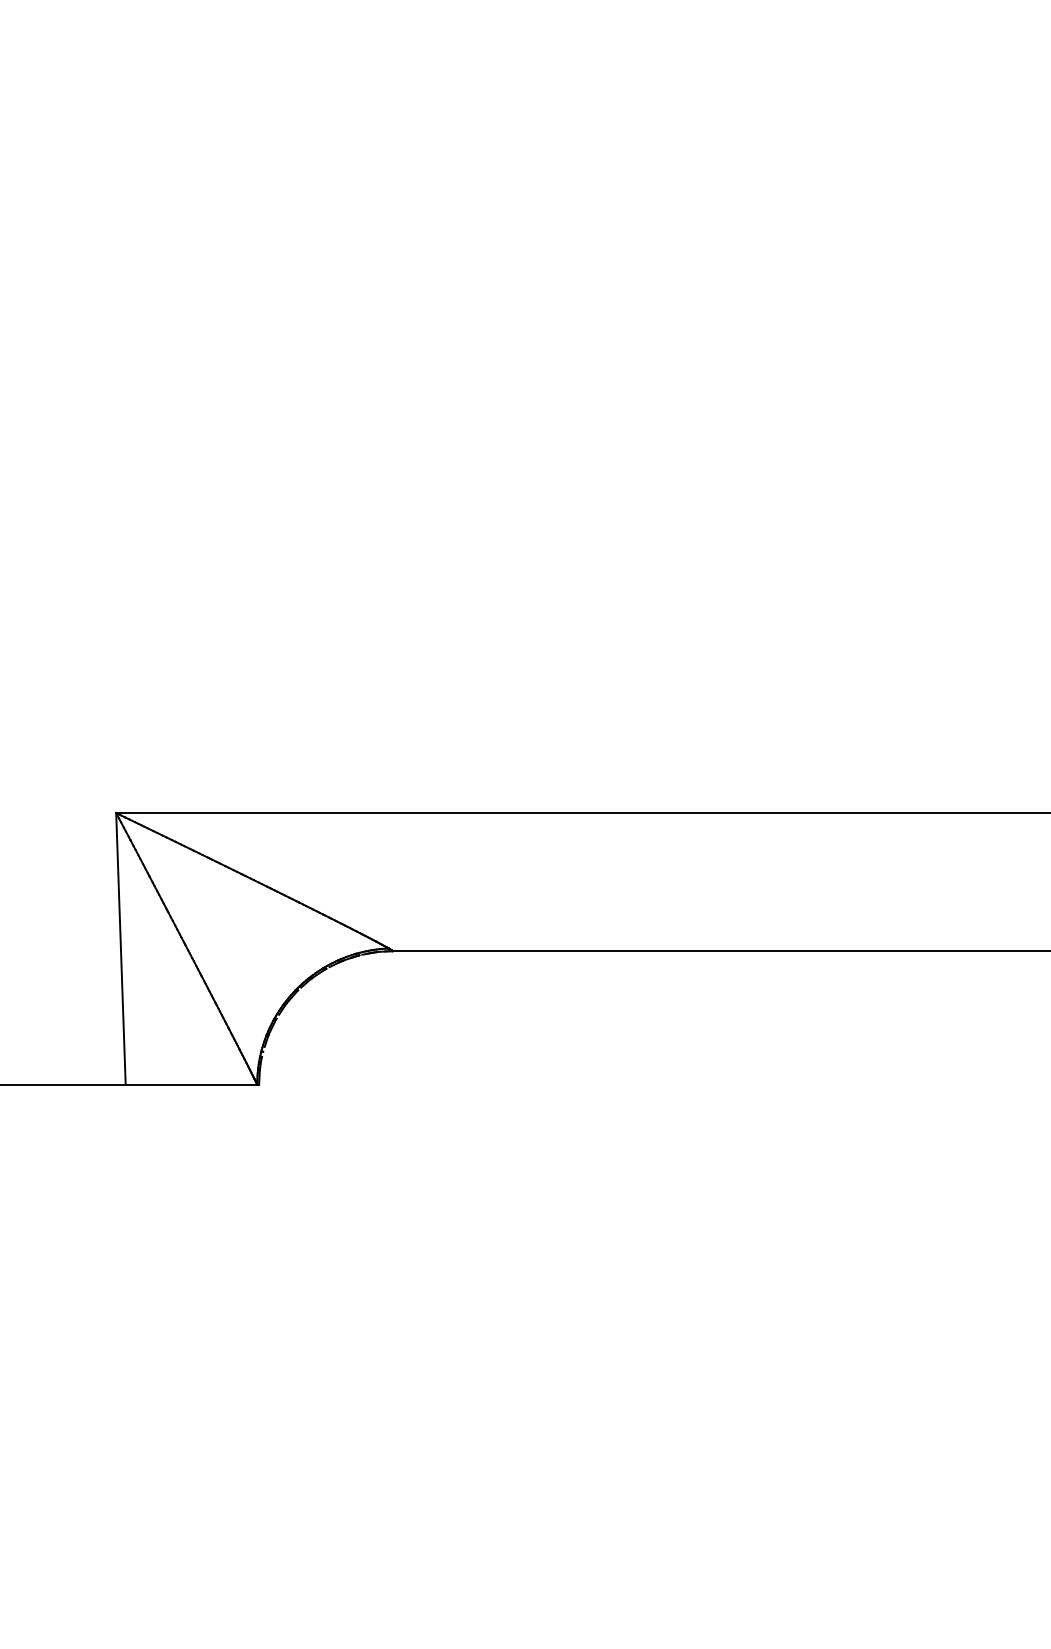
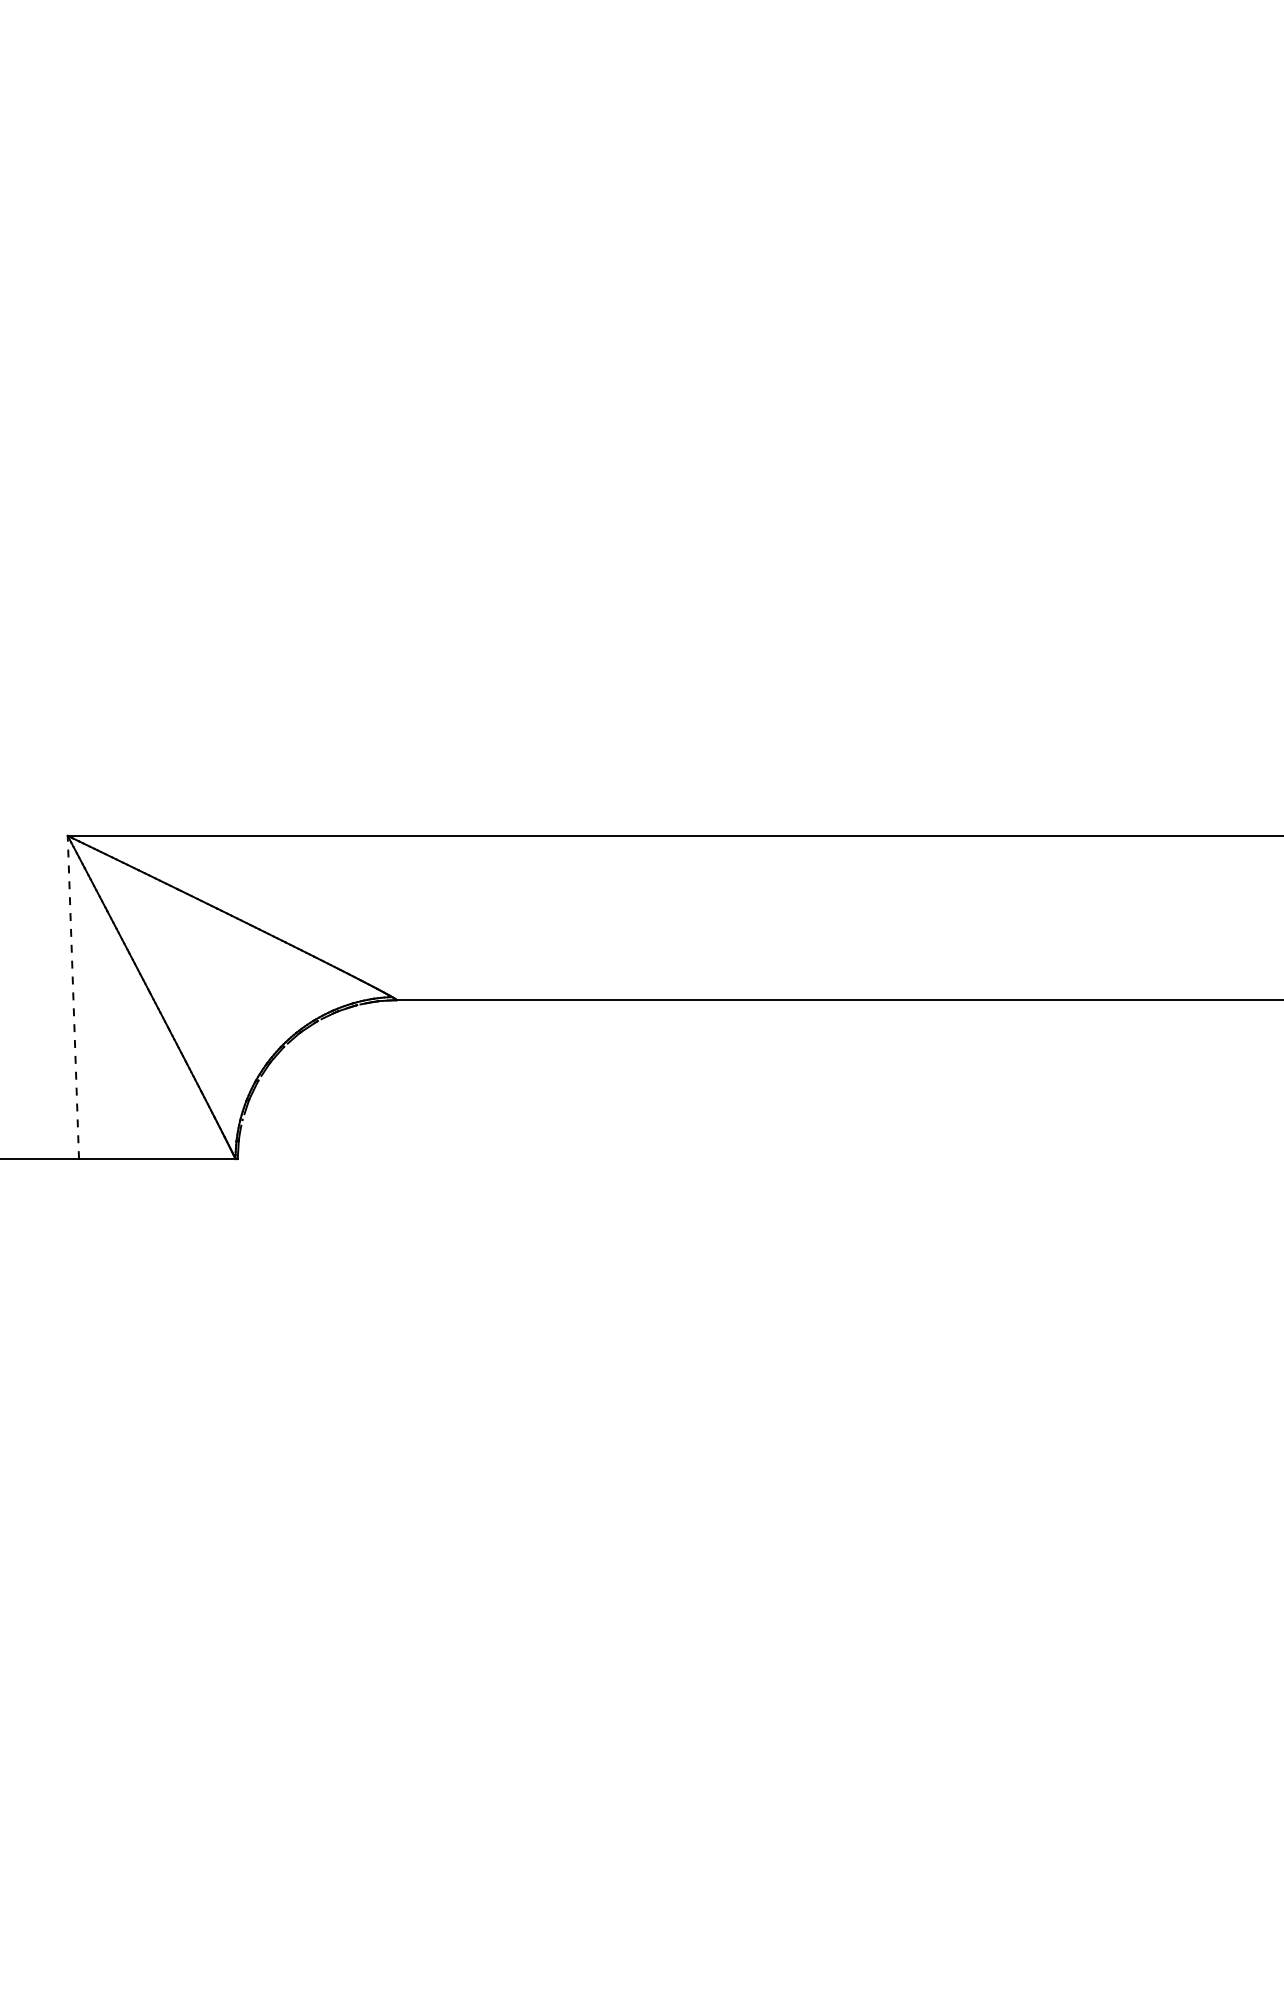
line: (121, 948) -> (73, 997), solid -> dashed

